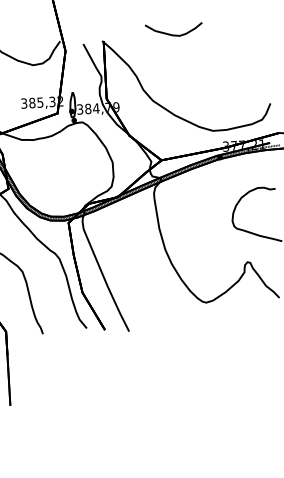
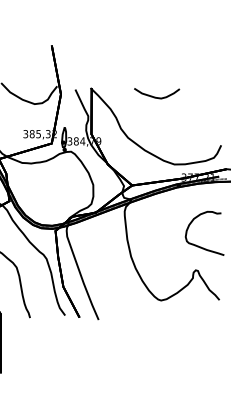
part: (174, 29) -> (157, 93), moved

